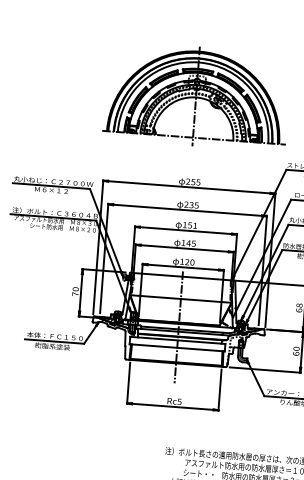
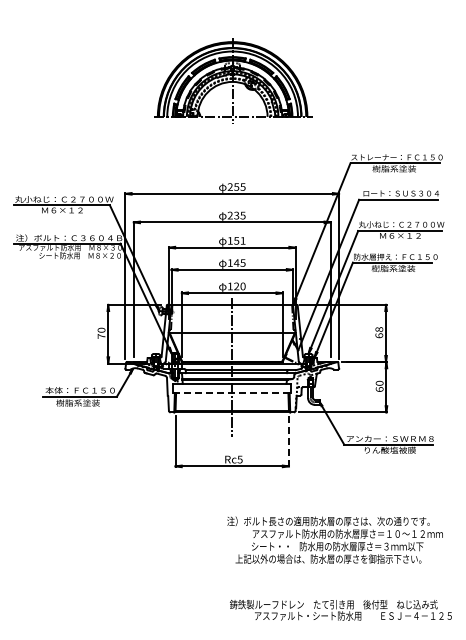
part: (197, 96) -> (233, 80), size x0.7
line: (177, 348) -> (232, 393), solid -> dashed
line: (219, 390) -> (288, 441), solid -> dashed

